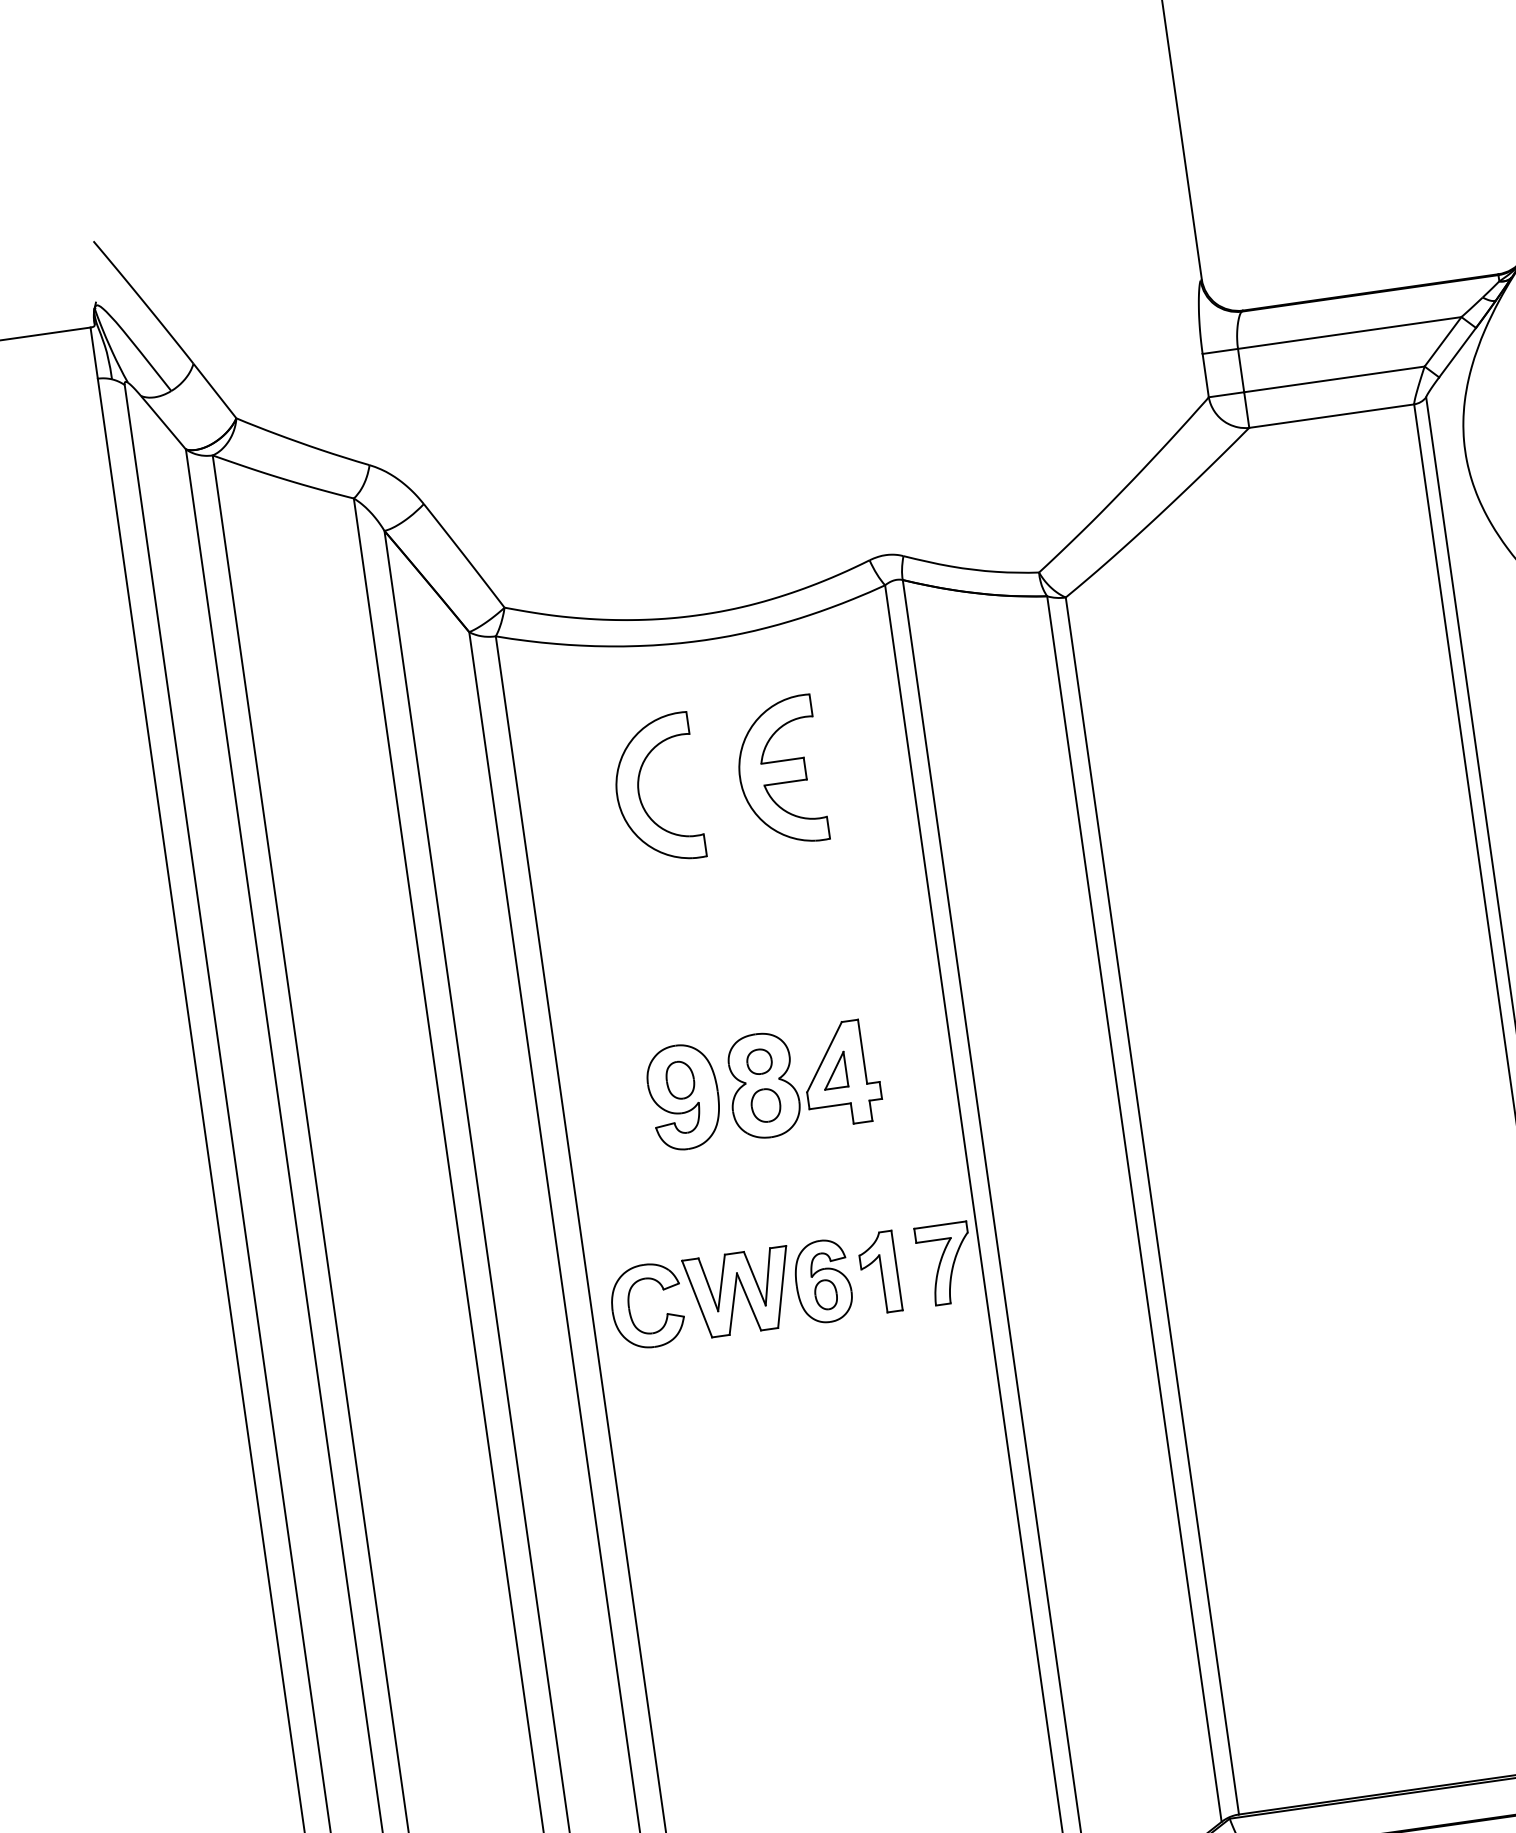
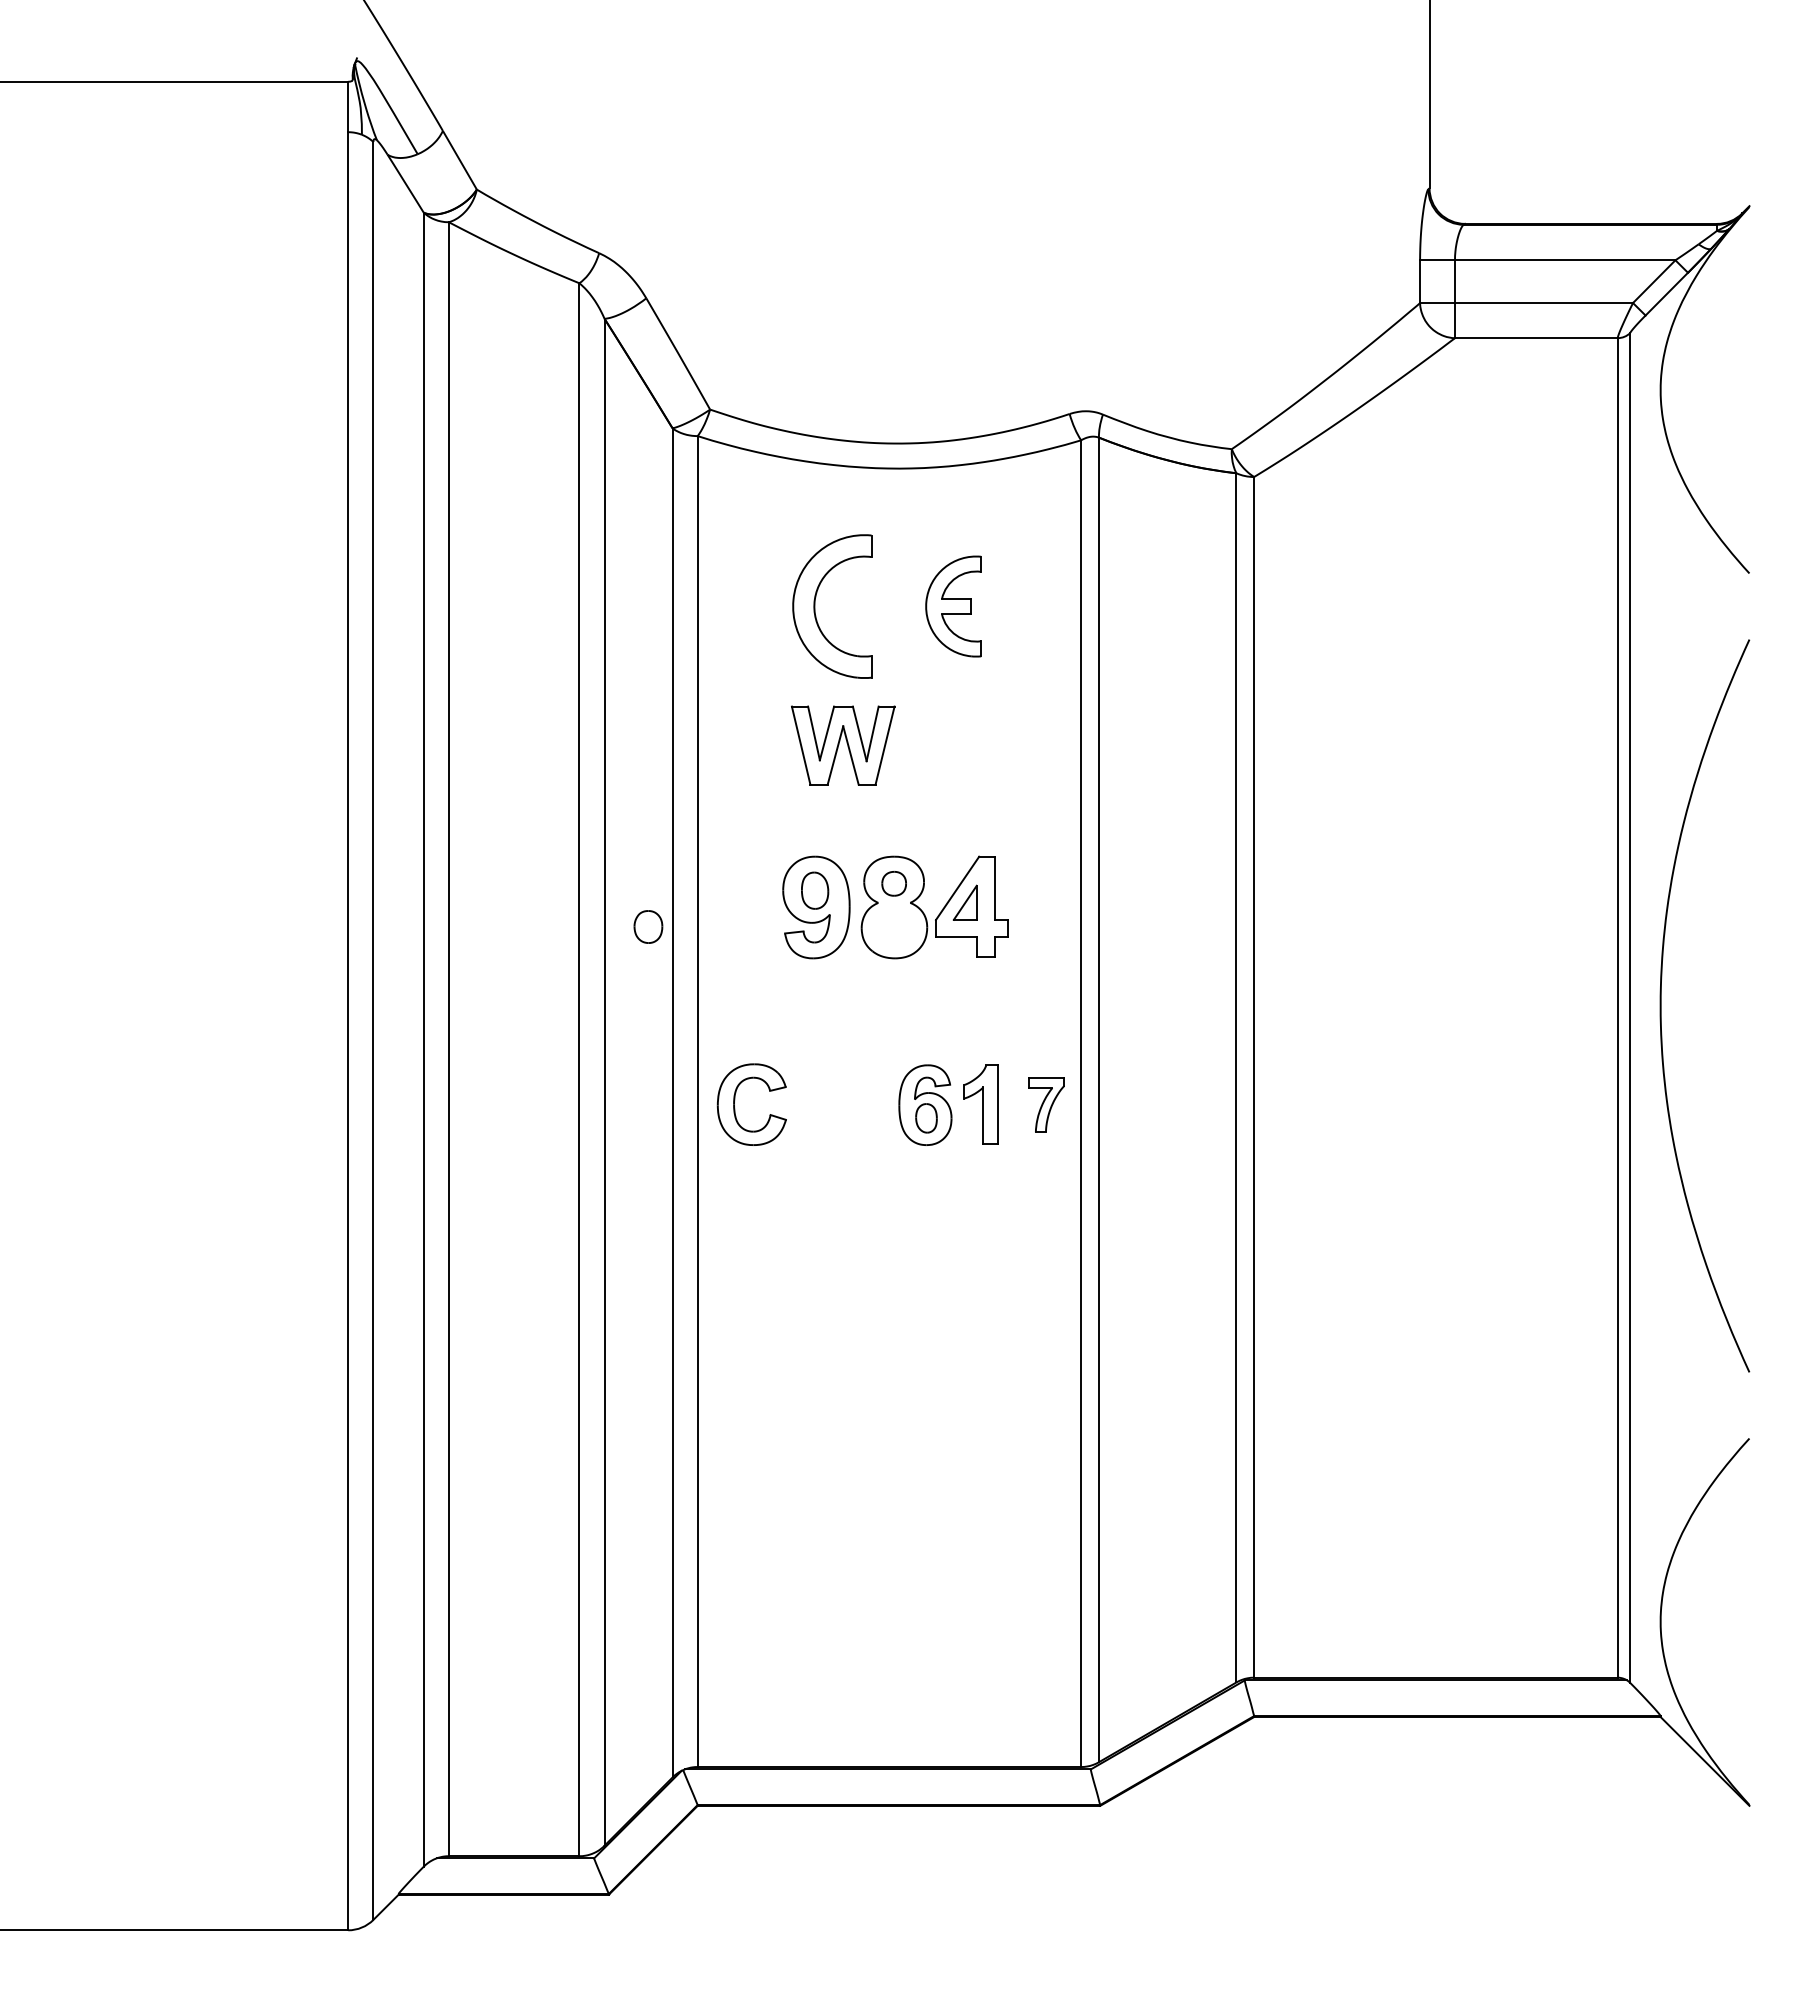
part: (779, 772) -> (953, 606), size x0.7
part: (766, 1105) -> (648, 926), moved
part: (945, 1264) -> (1046, 1105), size x0.7
part: (740, 1292) -> (843, 745), moved

